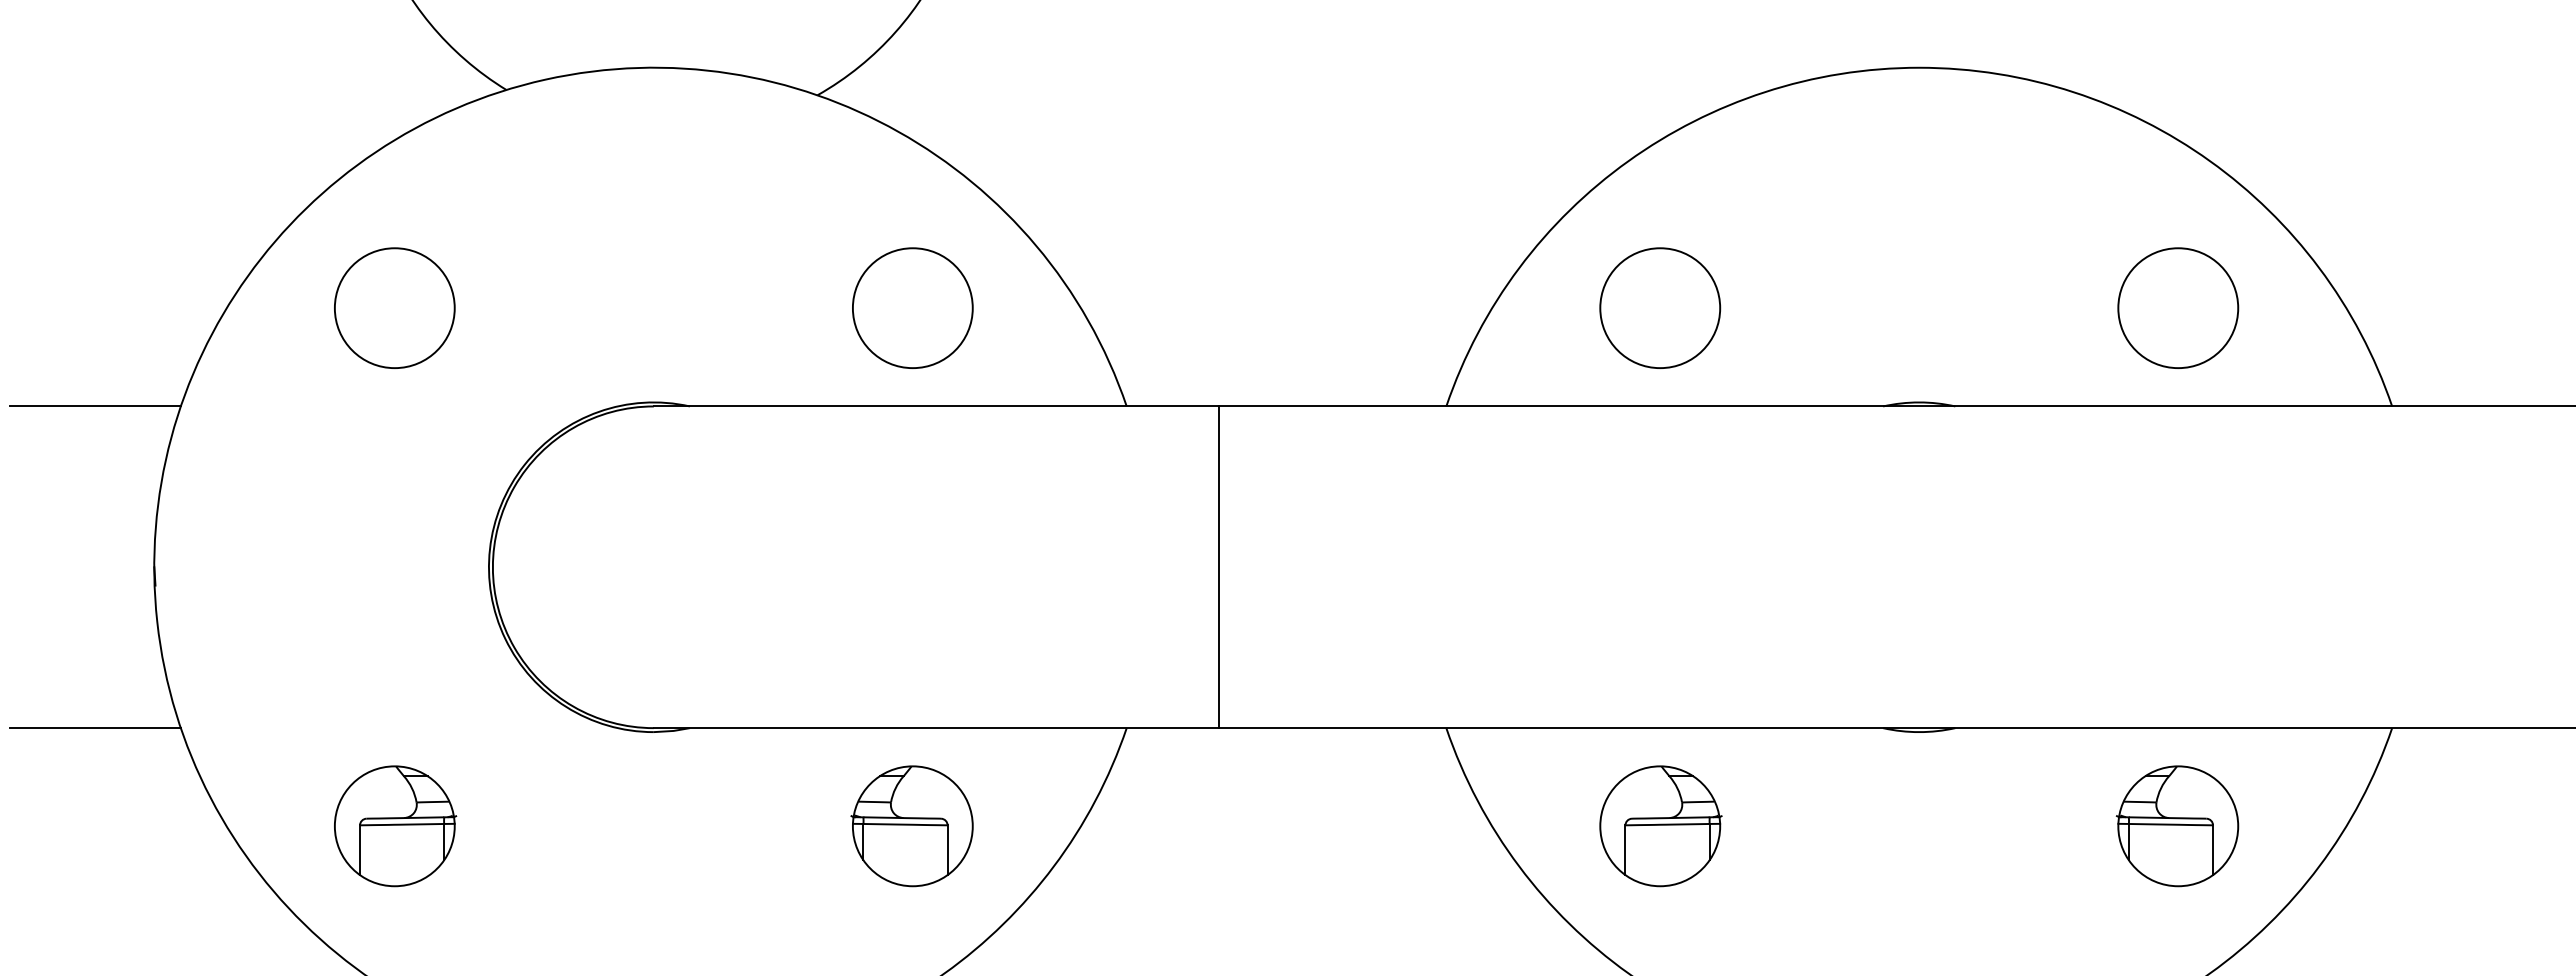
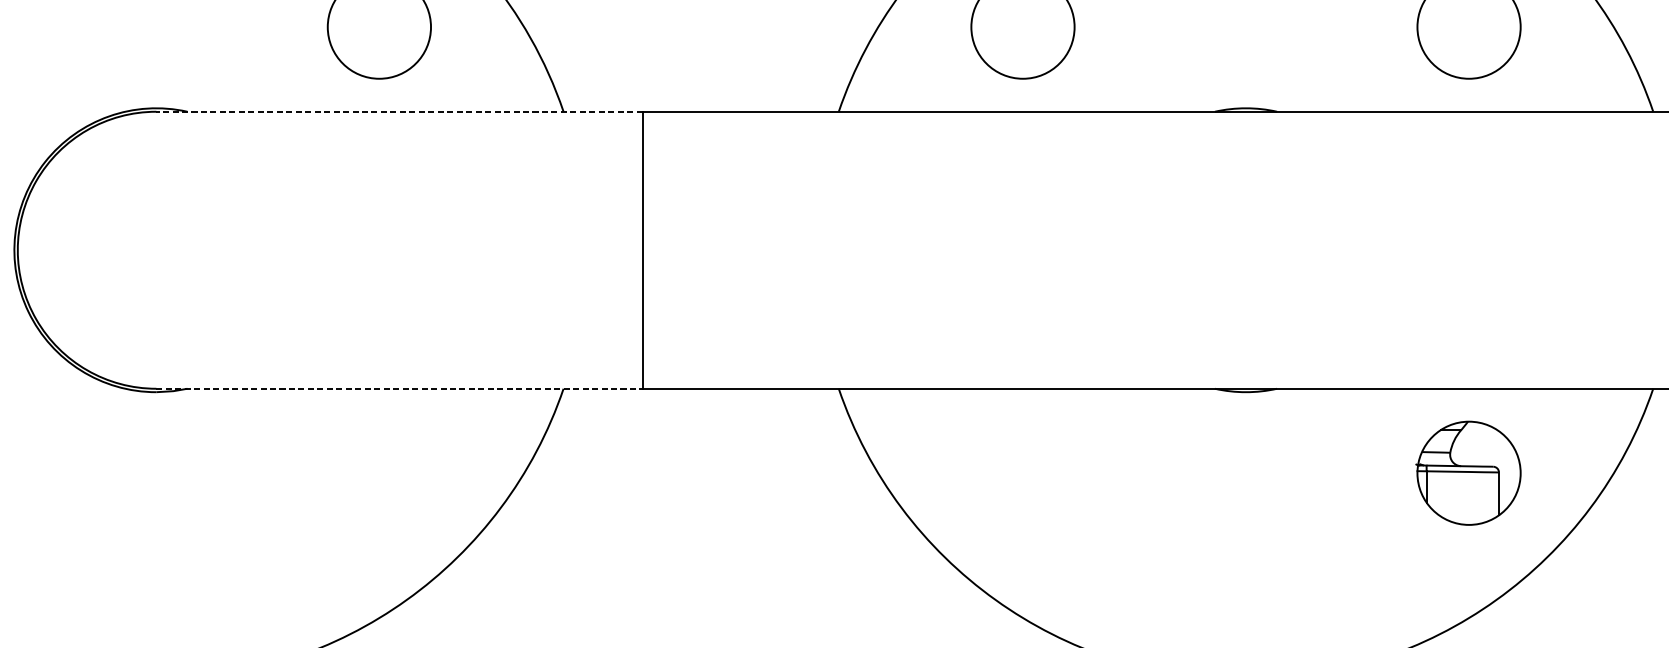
line: (935, 406) -> (398, 111), solid -> dashed
line: (936, 728) -> (399, 389), solid -> dashed
part: (911, 826) -> (378, 473), removed
part: (1660, 826) -> (1023, 473), removed

